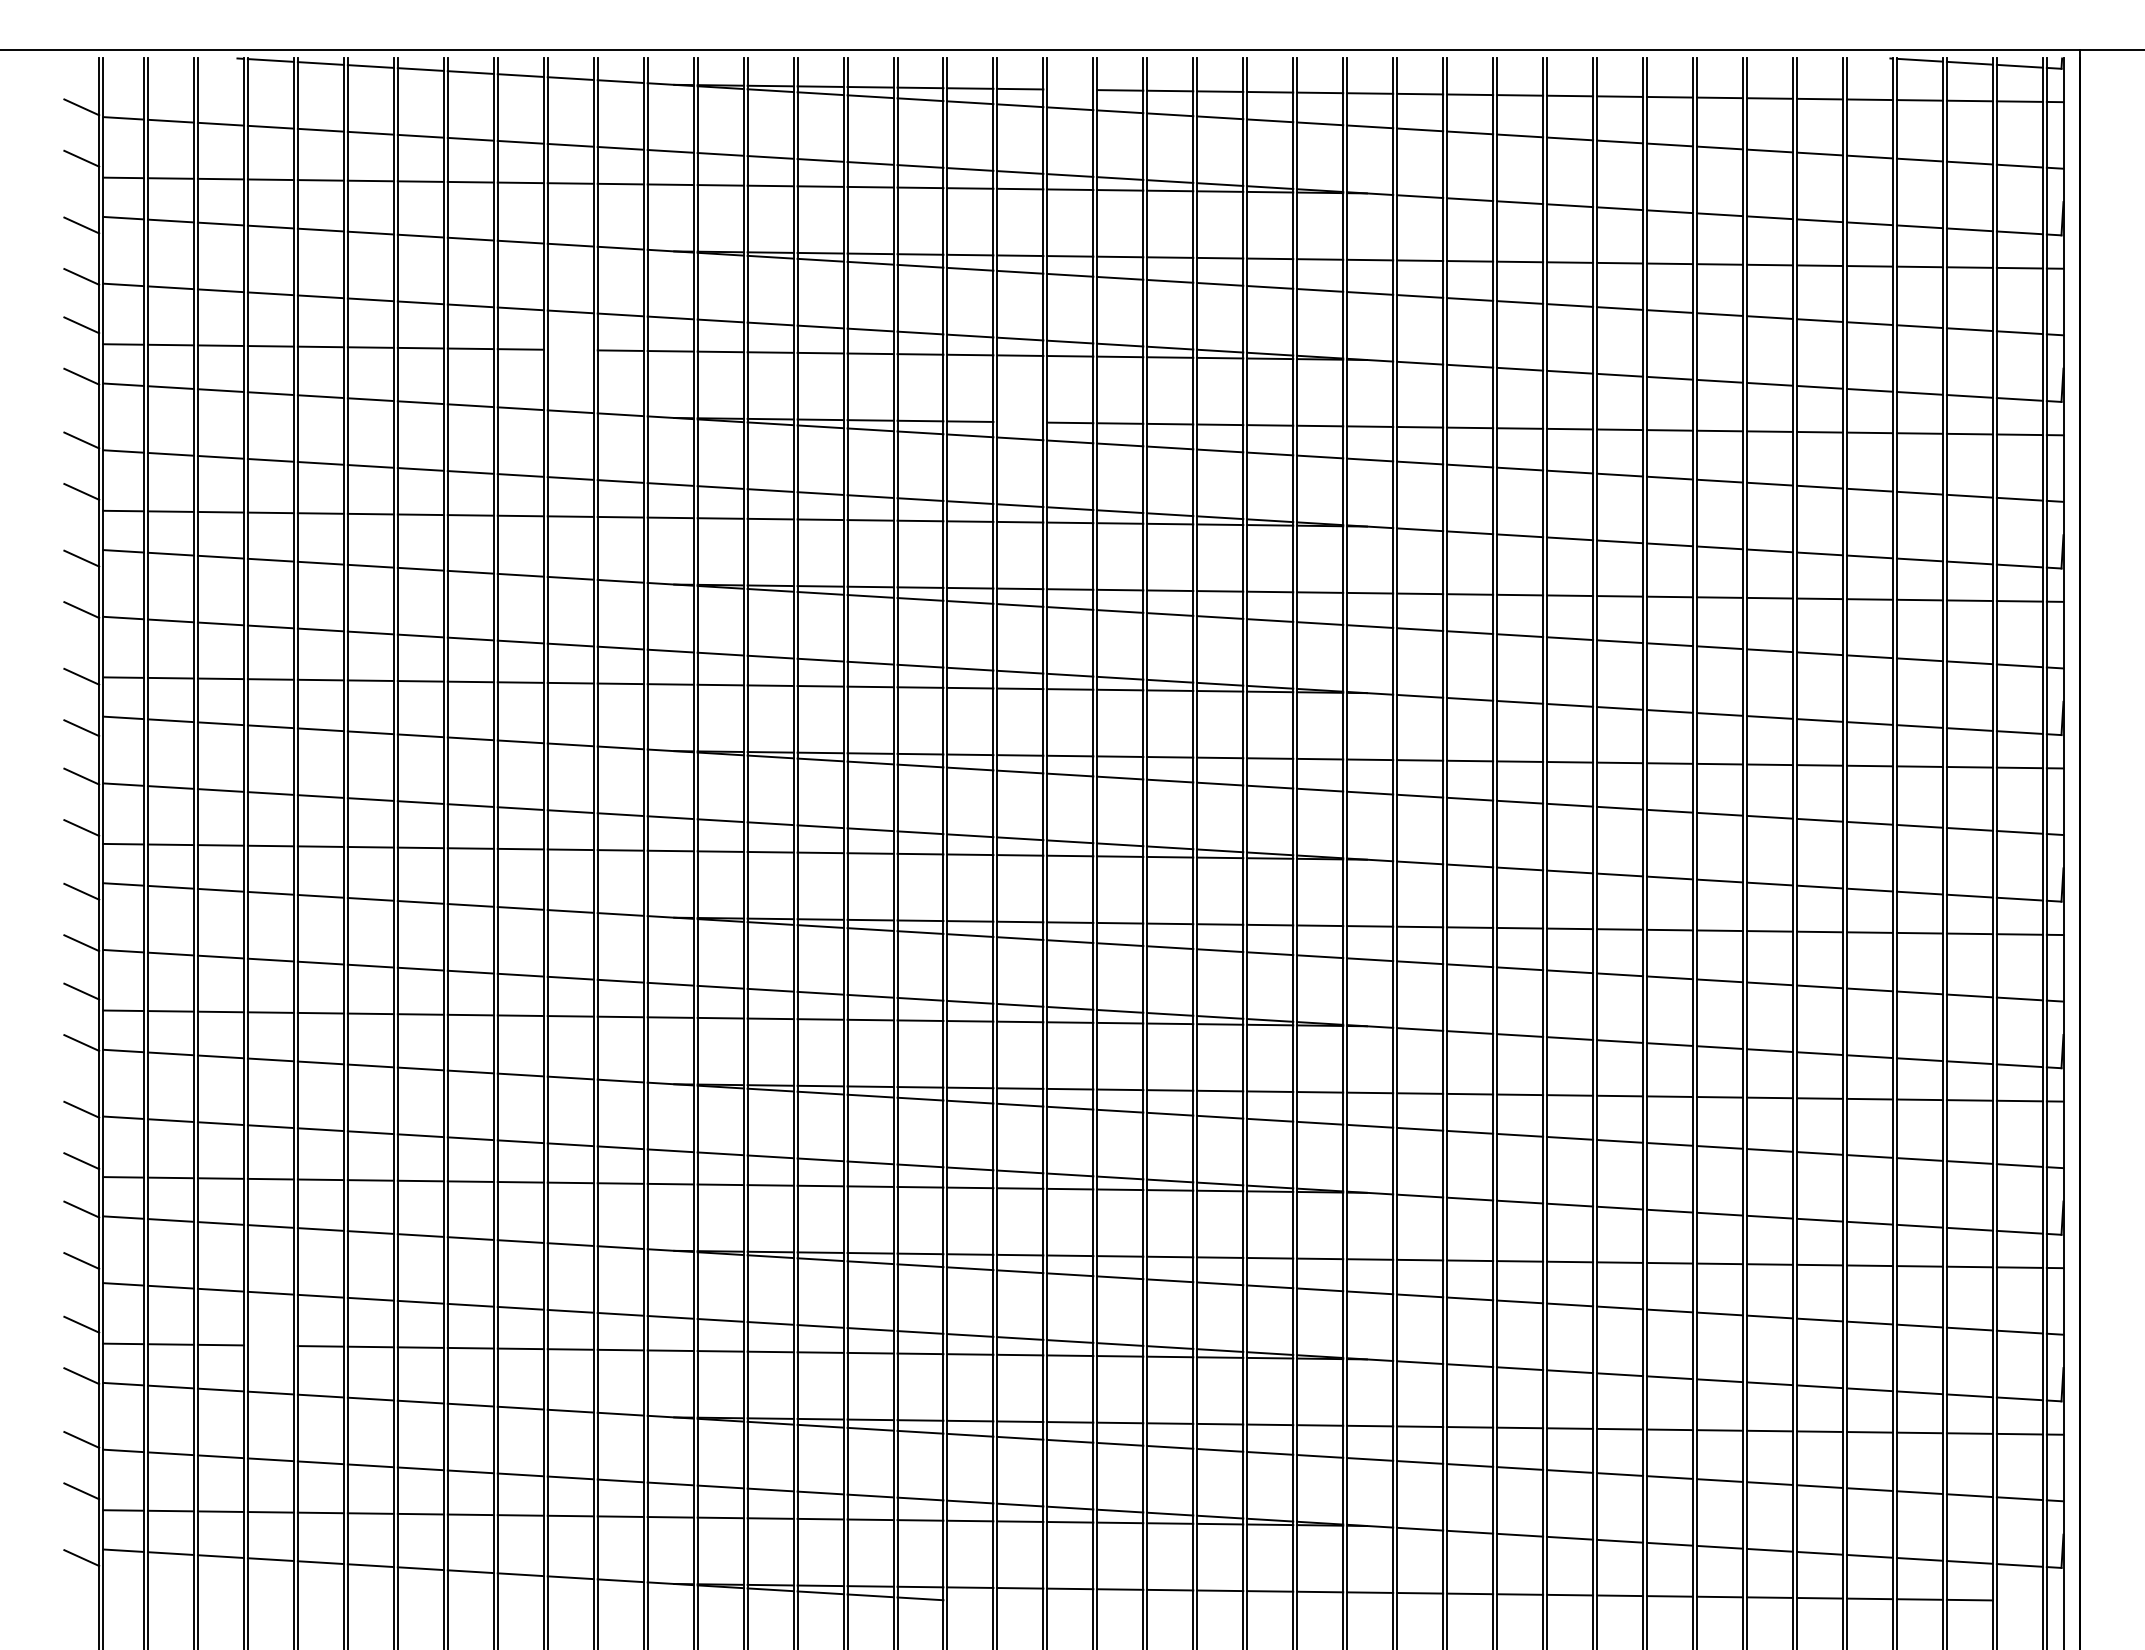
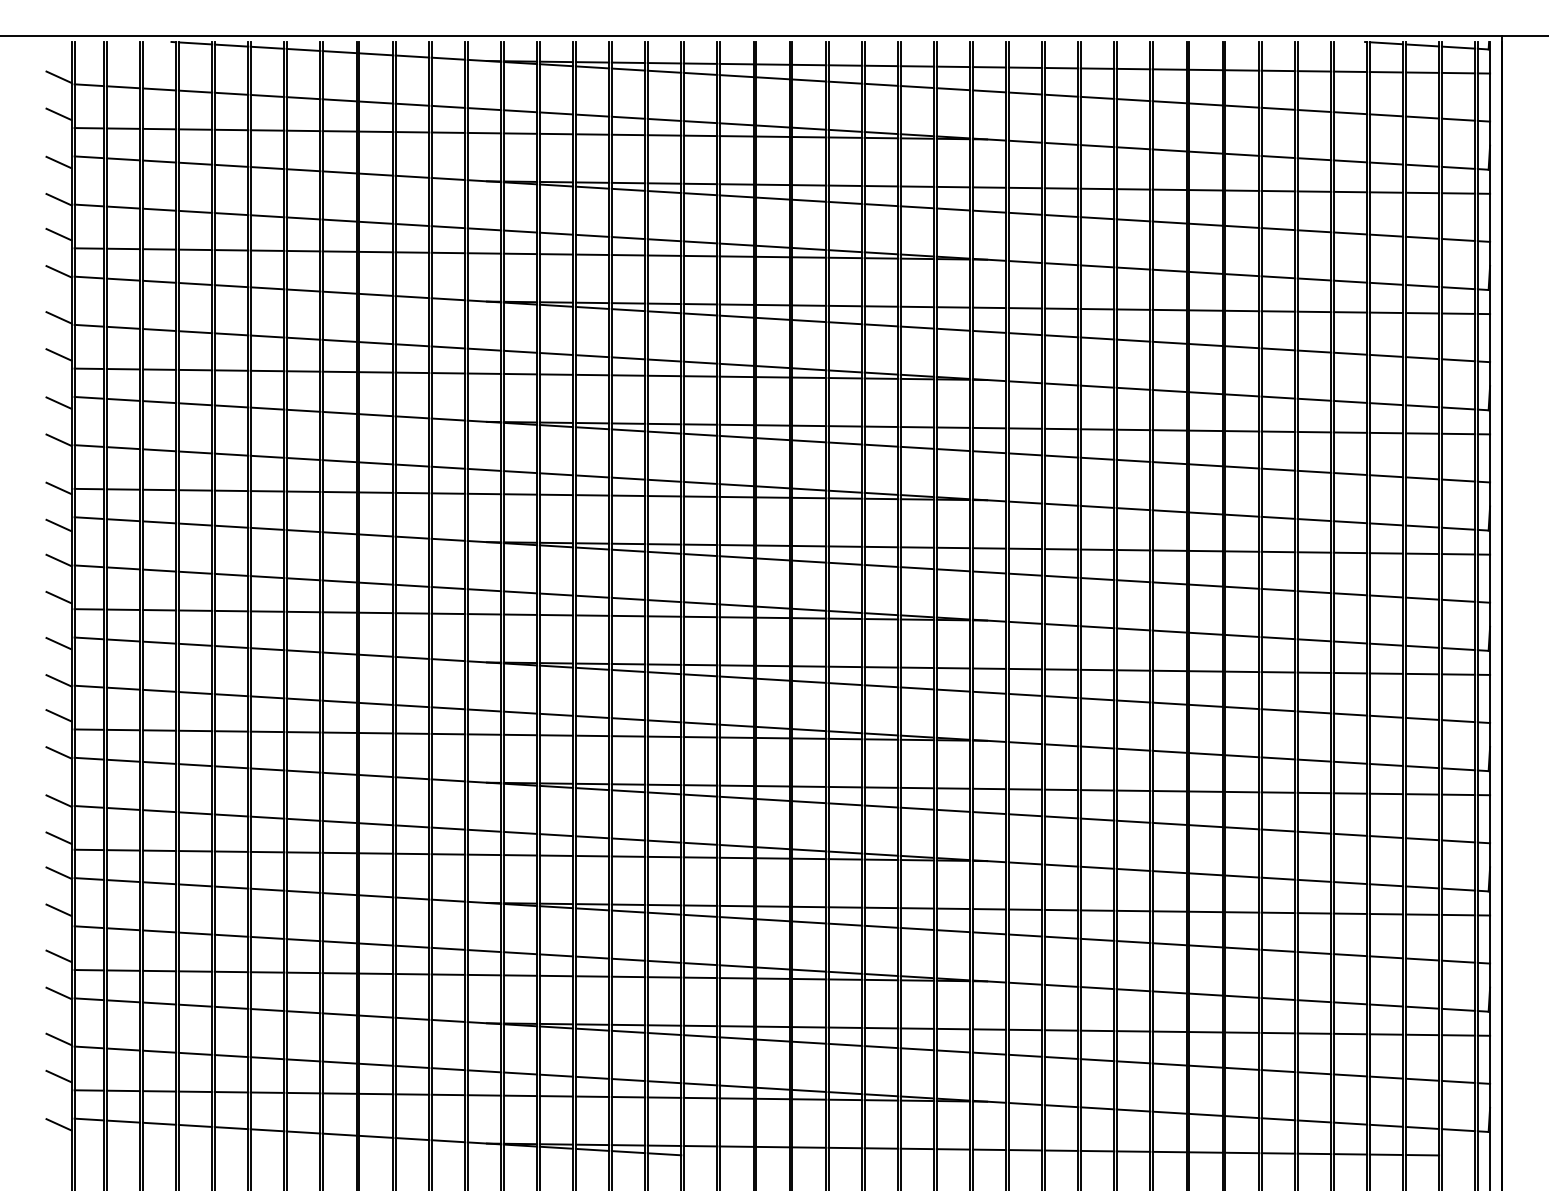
line: (1070, 89) -> (773, 64), added
line: (570, 349) -> (412, 252), added
line: (1020, 422) -> (736, 304), added
line: (270, 1345) -> (195, 971), added

